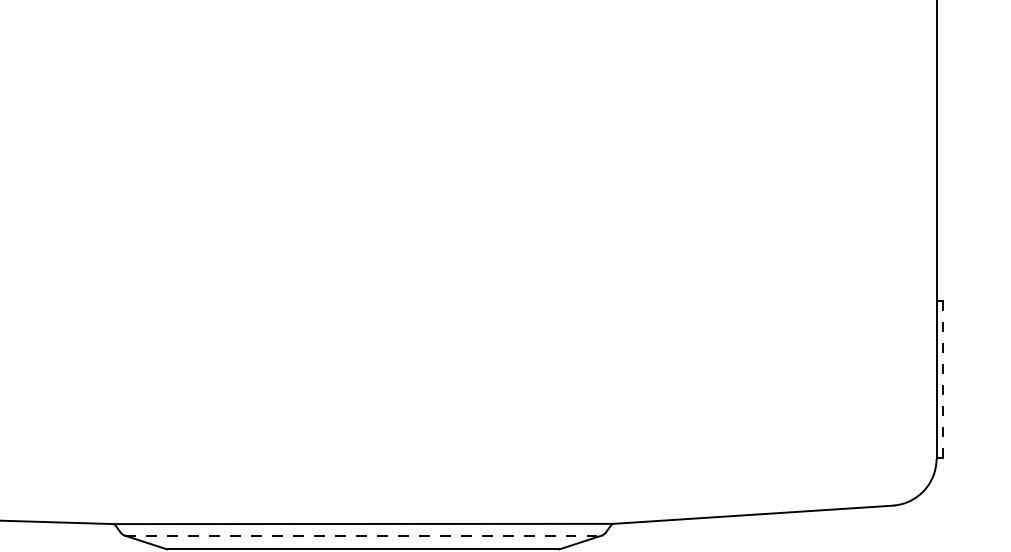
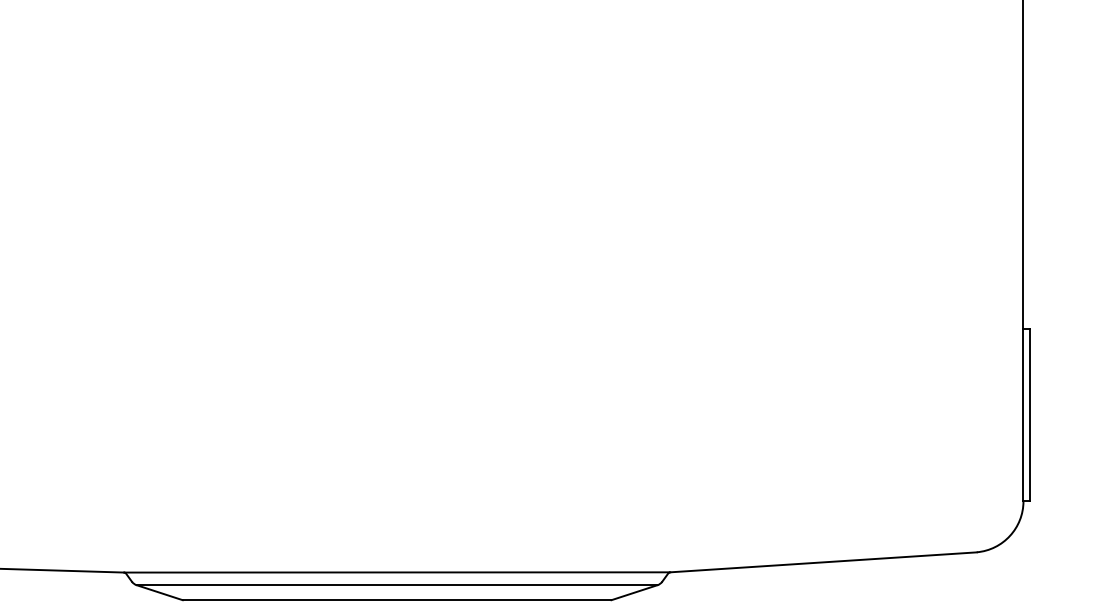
line: (942, 379) -> (1029, 414), dashed -> solid
line: (363, 535) -> (397, 585), dashed -> solid

